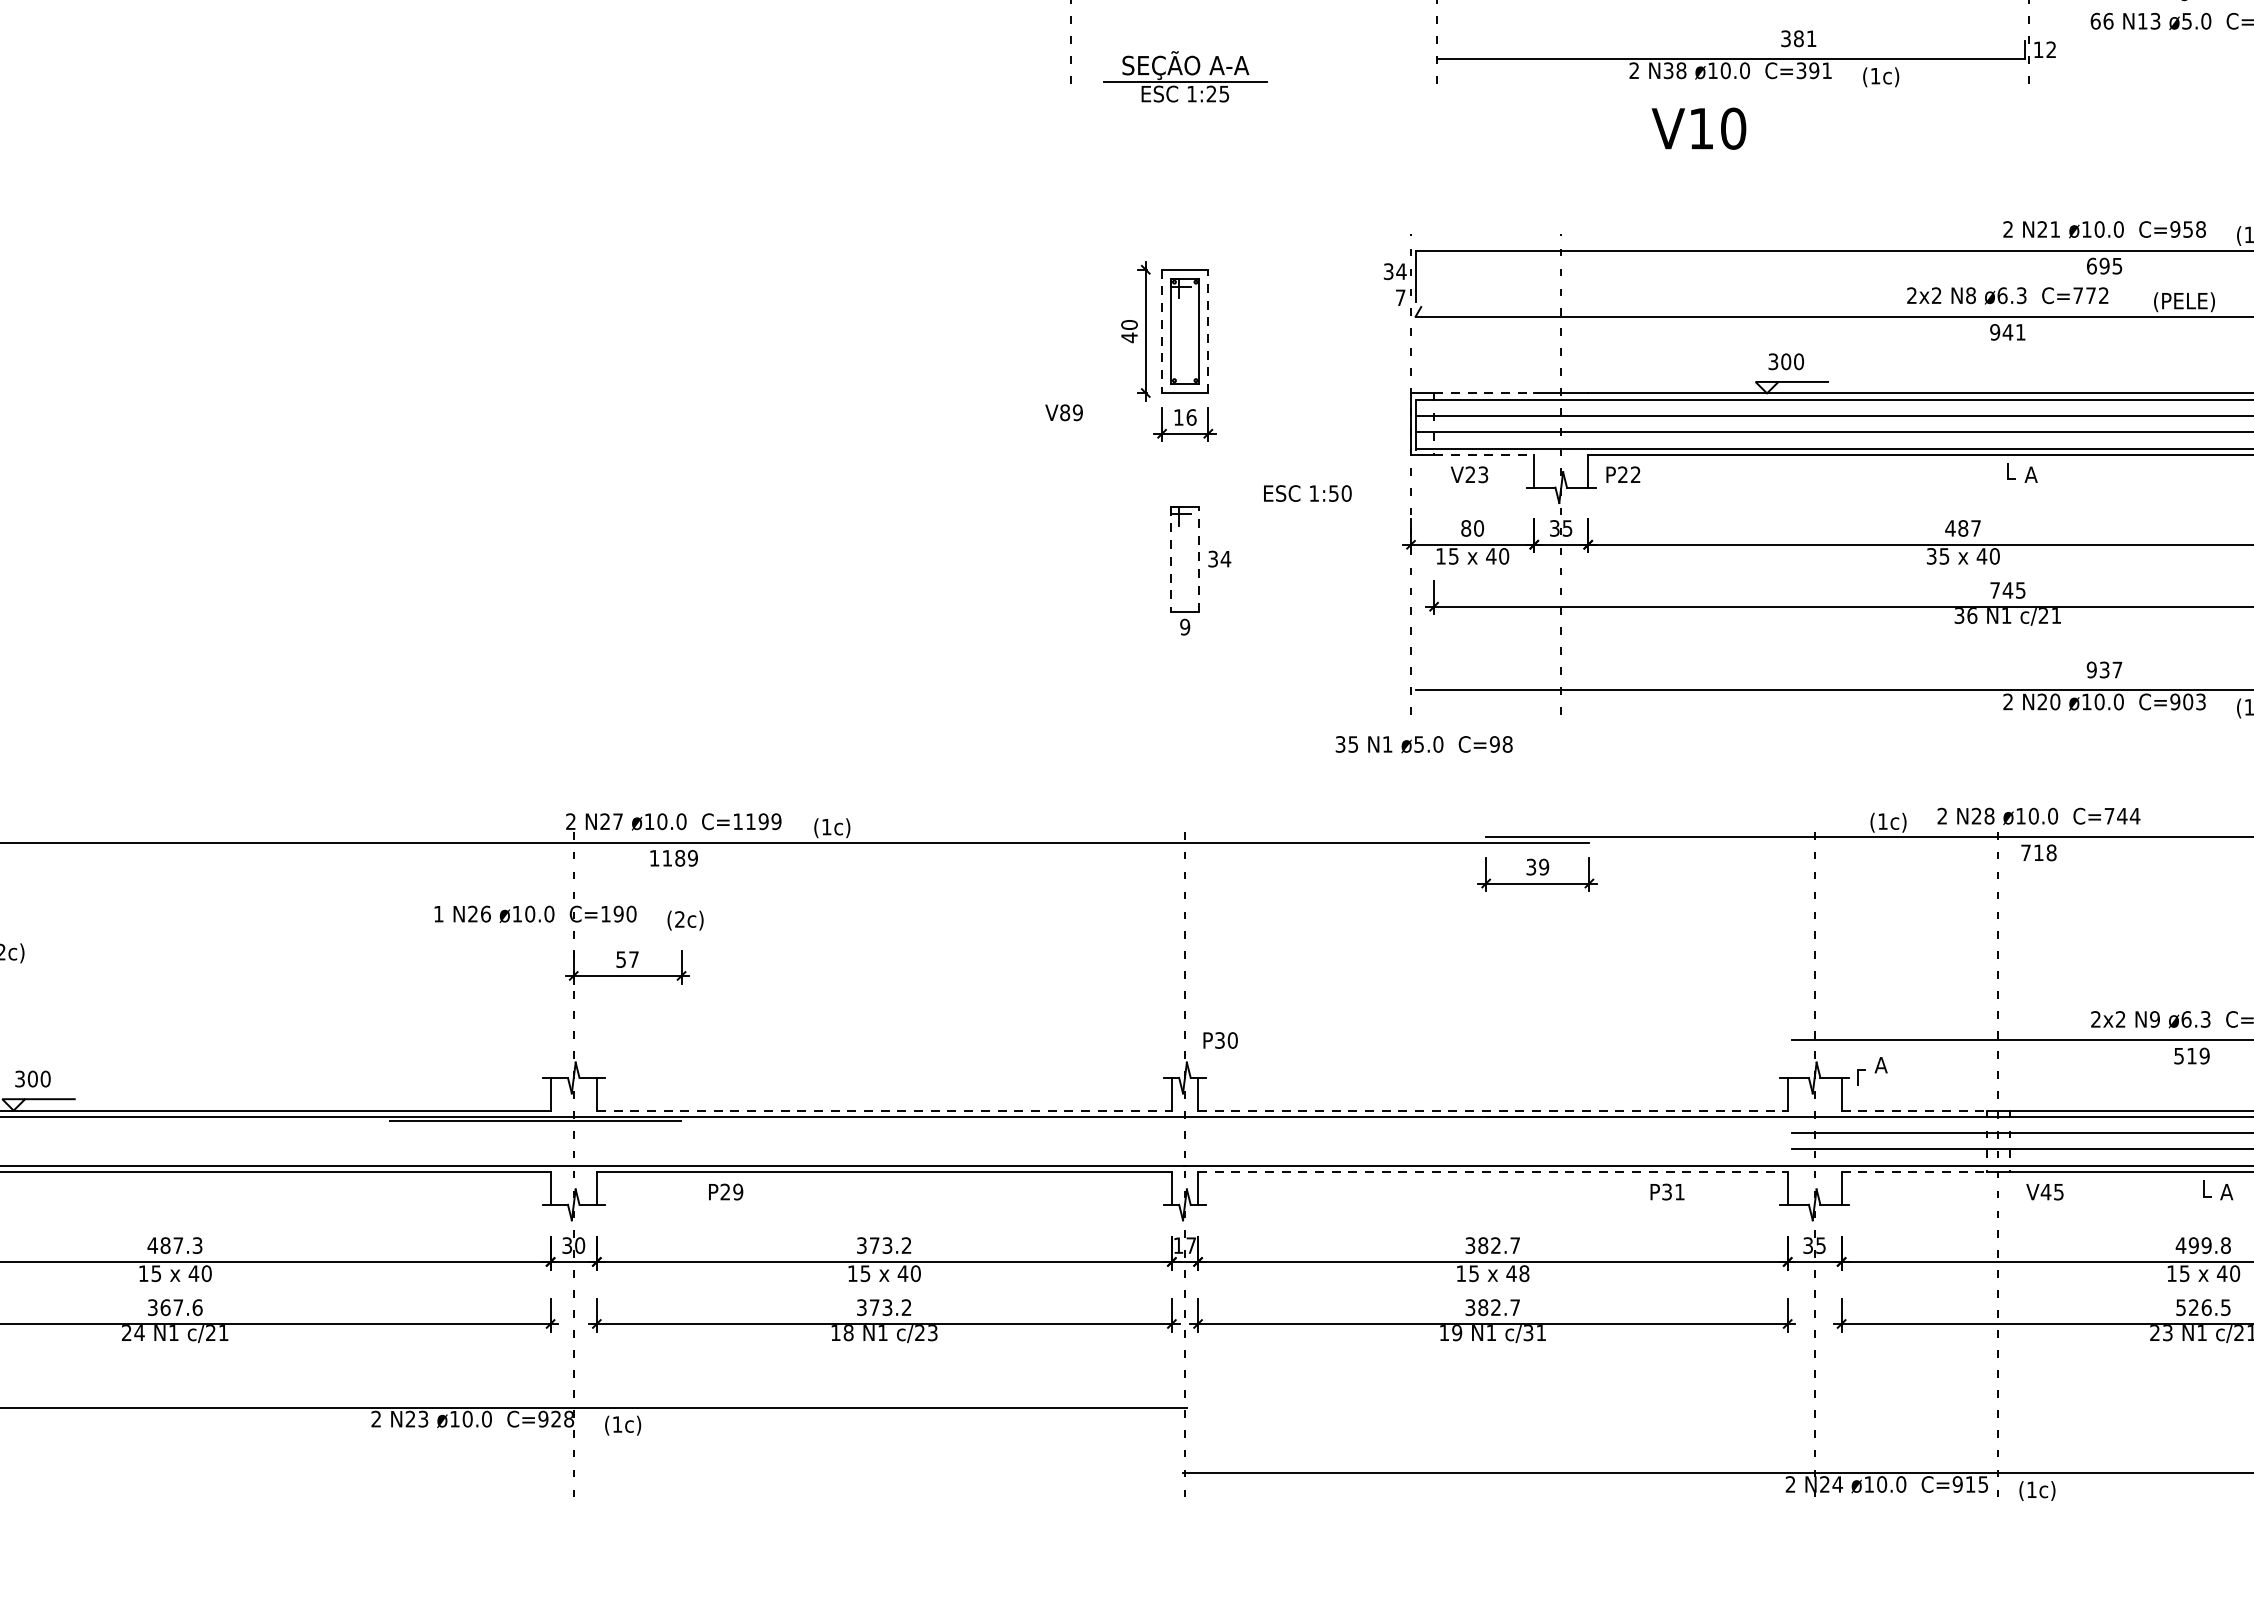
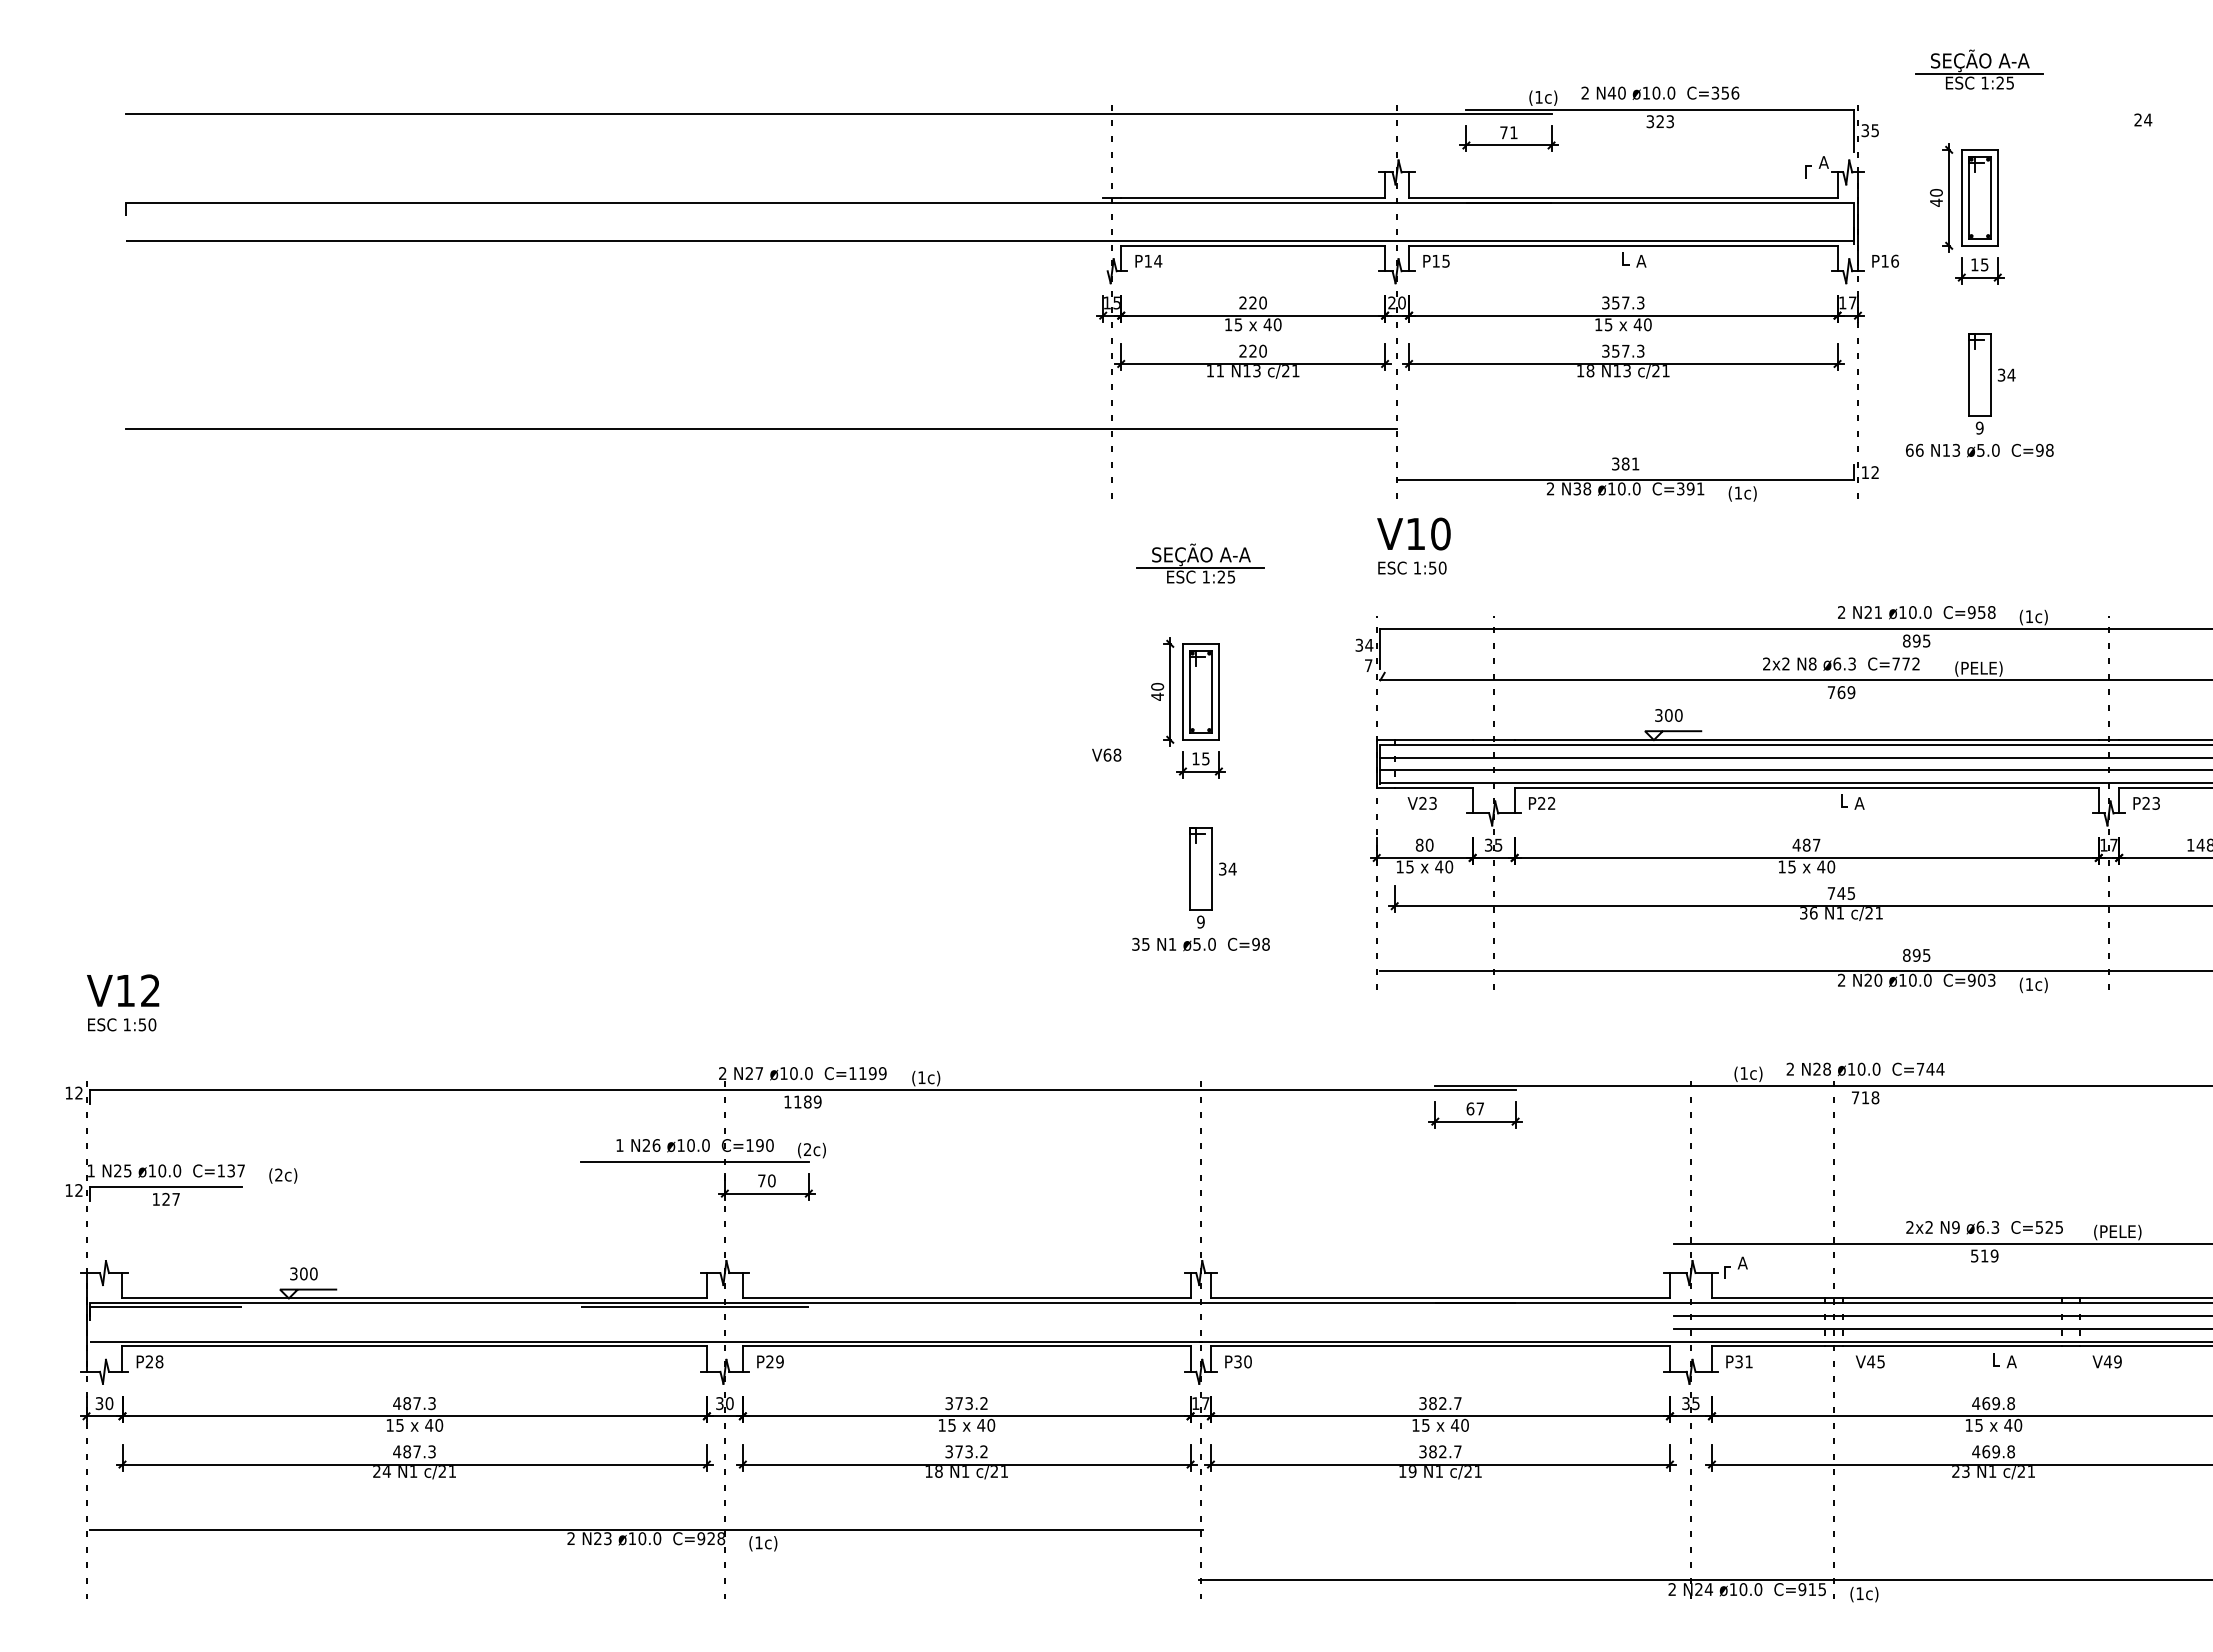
text: (1798, 38) -> (1625, 463), moved
part: (1184, 76) -> (1200, 563), moved
text: (1698, 128) -> (1413, 533), moved
text: (2091, 265) -> (1906, 640), 695 -> 895
line: (1161, 330) -> (1182, 691), dashed -> solid
line: (1207, 330) -> (1218, 691), dashed -> solid
text: (2007, 332) -> (1841, 692), 941 -> 769
line: (1483, 393) -> (1433, 740), dashed -> solid
text: (1071, 411) -> (1112, 754), V89 -> V68
text: (1191, 417) -> (1205, 758), 16 -> 15
line: (1483, 455) -> (1433, 788), dashed -> solid
text: (1307, 492) -> (1412, 567), moved
text: (1930, 555) -> (1781, 866), 35 -> 15
line: (1171, 559) -> (1190, 869), dashed -> solid
line: (1198, 559) -> (1211, 869), dashed -> solid
text: (2104, 670) -> (1916, 955), 937 -> 895
text: (1423, 744) -> (1200, 944), moved
text: (1537, 866) -> (1475, 1108), 39 -> 67
line: (534, 934) -> (694, 1161), added
text: (627, 959) -> (766, 1180), 57 -> 70
text: (1220, 1040) -> (1238, 1361), moved
line: (884, 1110) -> (966, 1298), dashed -> solid
line: (1492, 1110) -> (1440, 1298), dashed -> solid
line: (1914, 1110) -> (1768, 1298), dashed -> solid
line: (1492, 1172) -> (1440, 1346), dashed -> solid
line: (1914, 1172) -> (1768, 1346), dashed -> solid
text: (726, 1191) -> (770, 1361), moved
text: (1667, 1191) -> (1739, 1361), moved
text: (2194, 1245) -> (1986, 1403), 499.8 -> 469.8
text: (1523, 1273) -> (1464, 1425), 48 -> 40
text: (175, 1307) -> (414, 1451), 367.6 -> 487.3
text: (2203, 1307) -> (1993, 1451), 526.5 -> 469.8
text: (932, 1332) -> (1004, 1471), c/23 -> c/21
text: (1527, 1332) -> (1467, 1471), c/31 -> c/21

